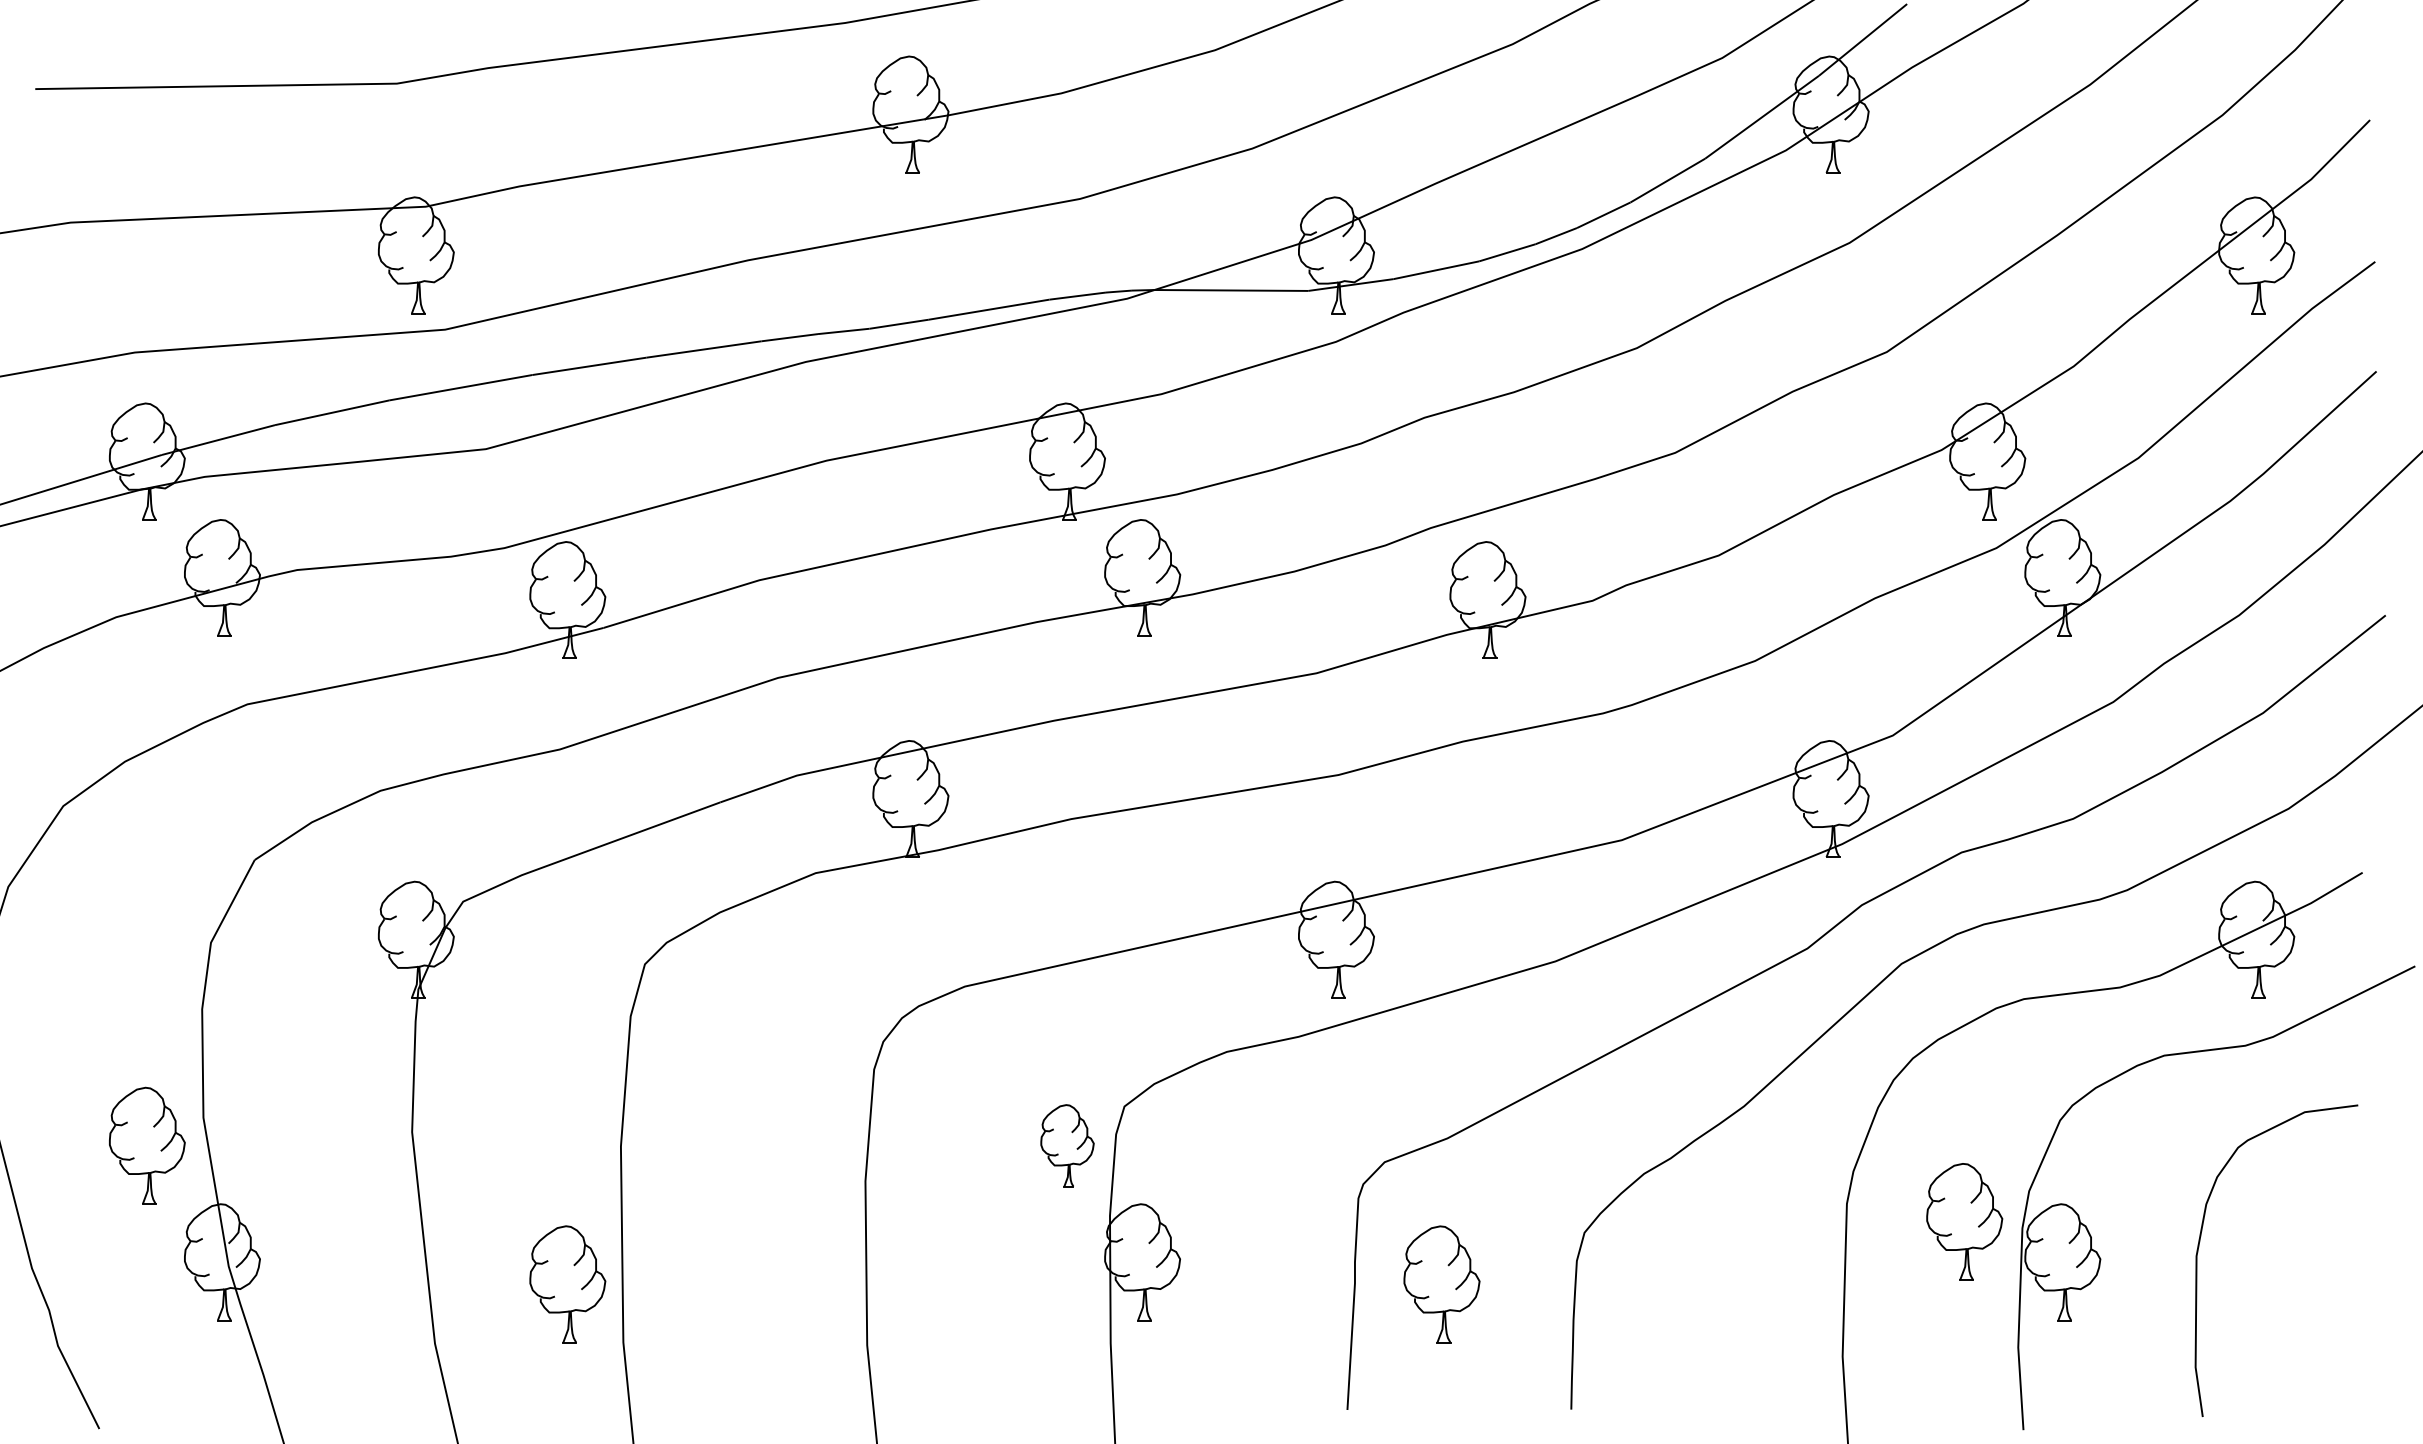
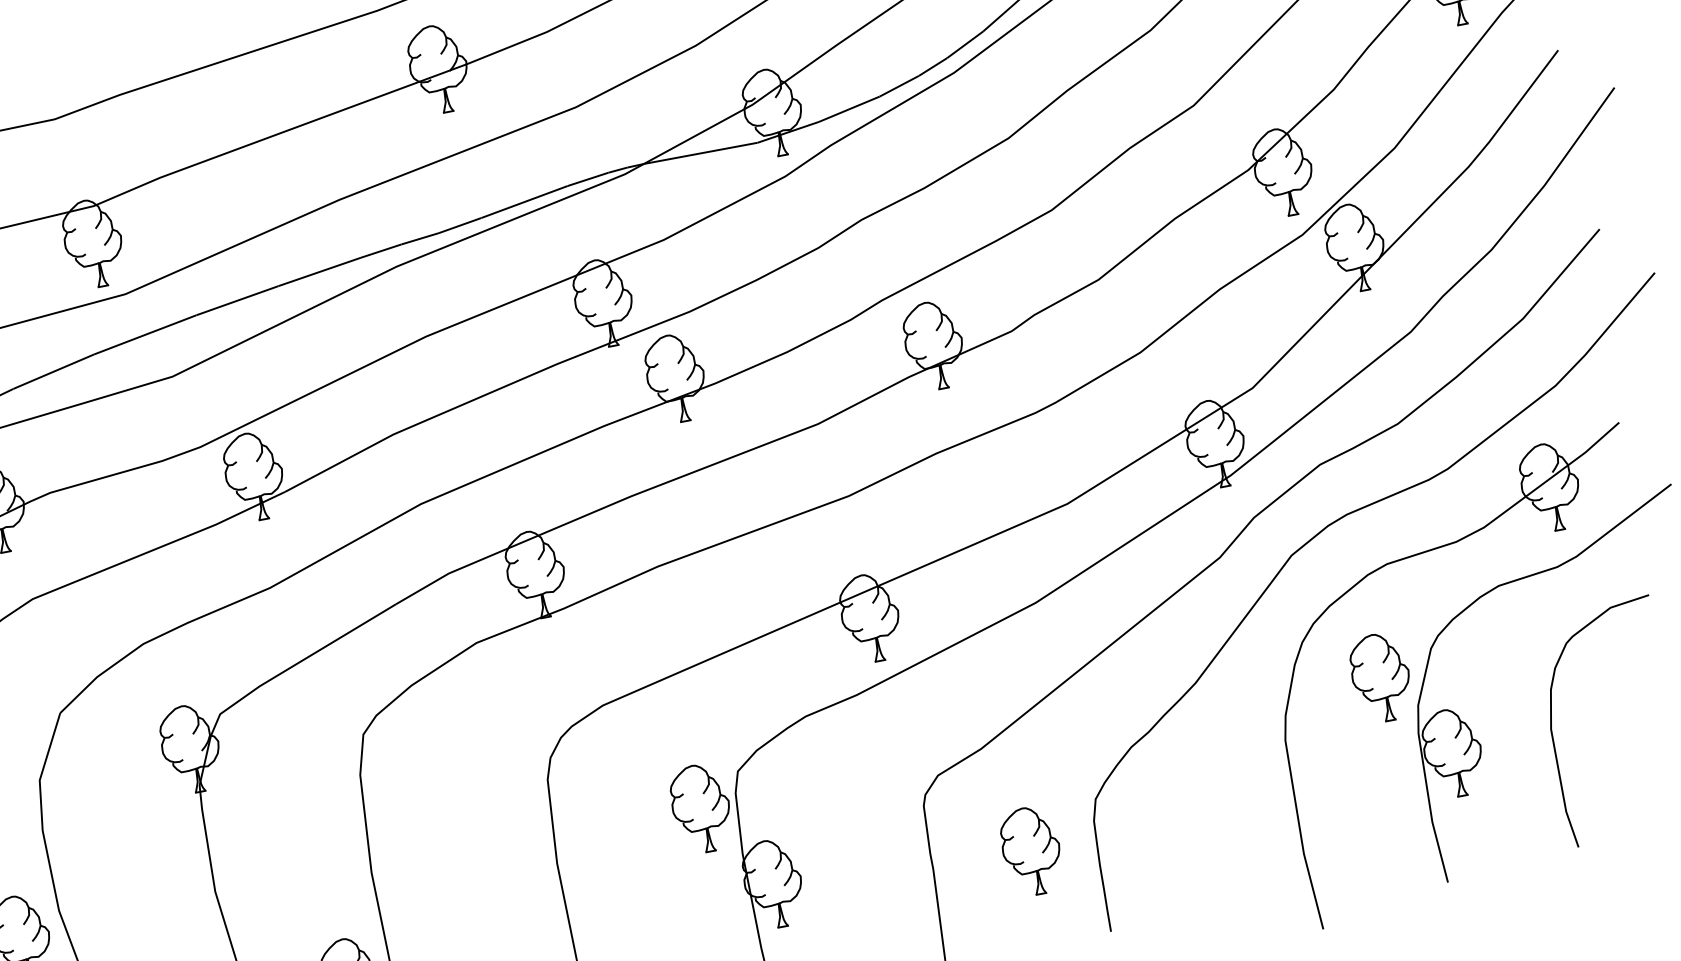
part: (1067, 1145) -> (701, 808), size x1.43
part: (1964, 1221) -> (1380, 677), moved
part: (1441, 1284) -> (1031, 851), moved

